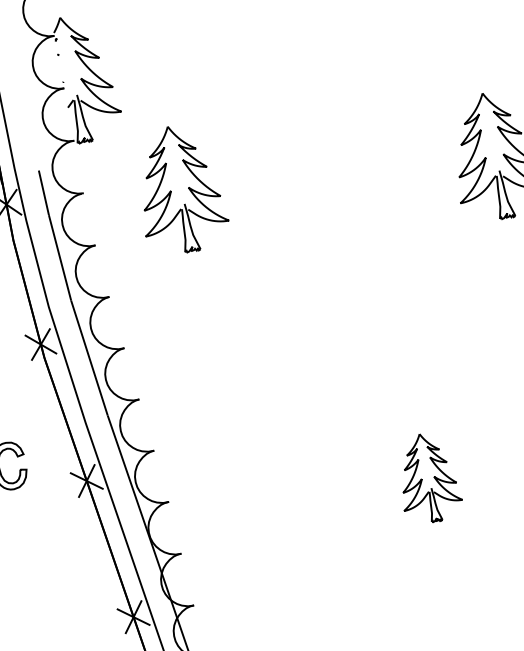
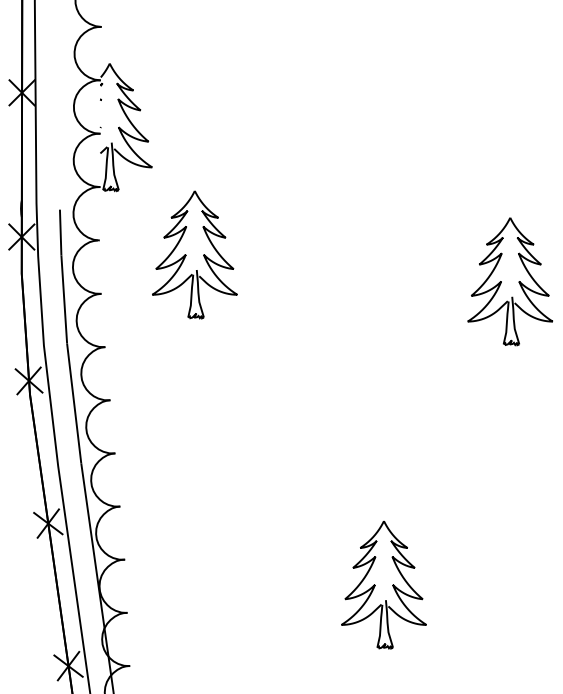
part: (427, 478) -> (383, 585), size x1.43

